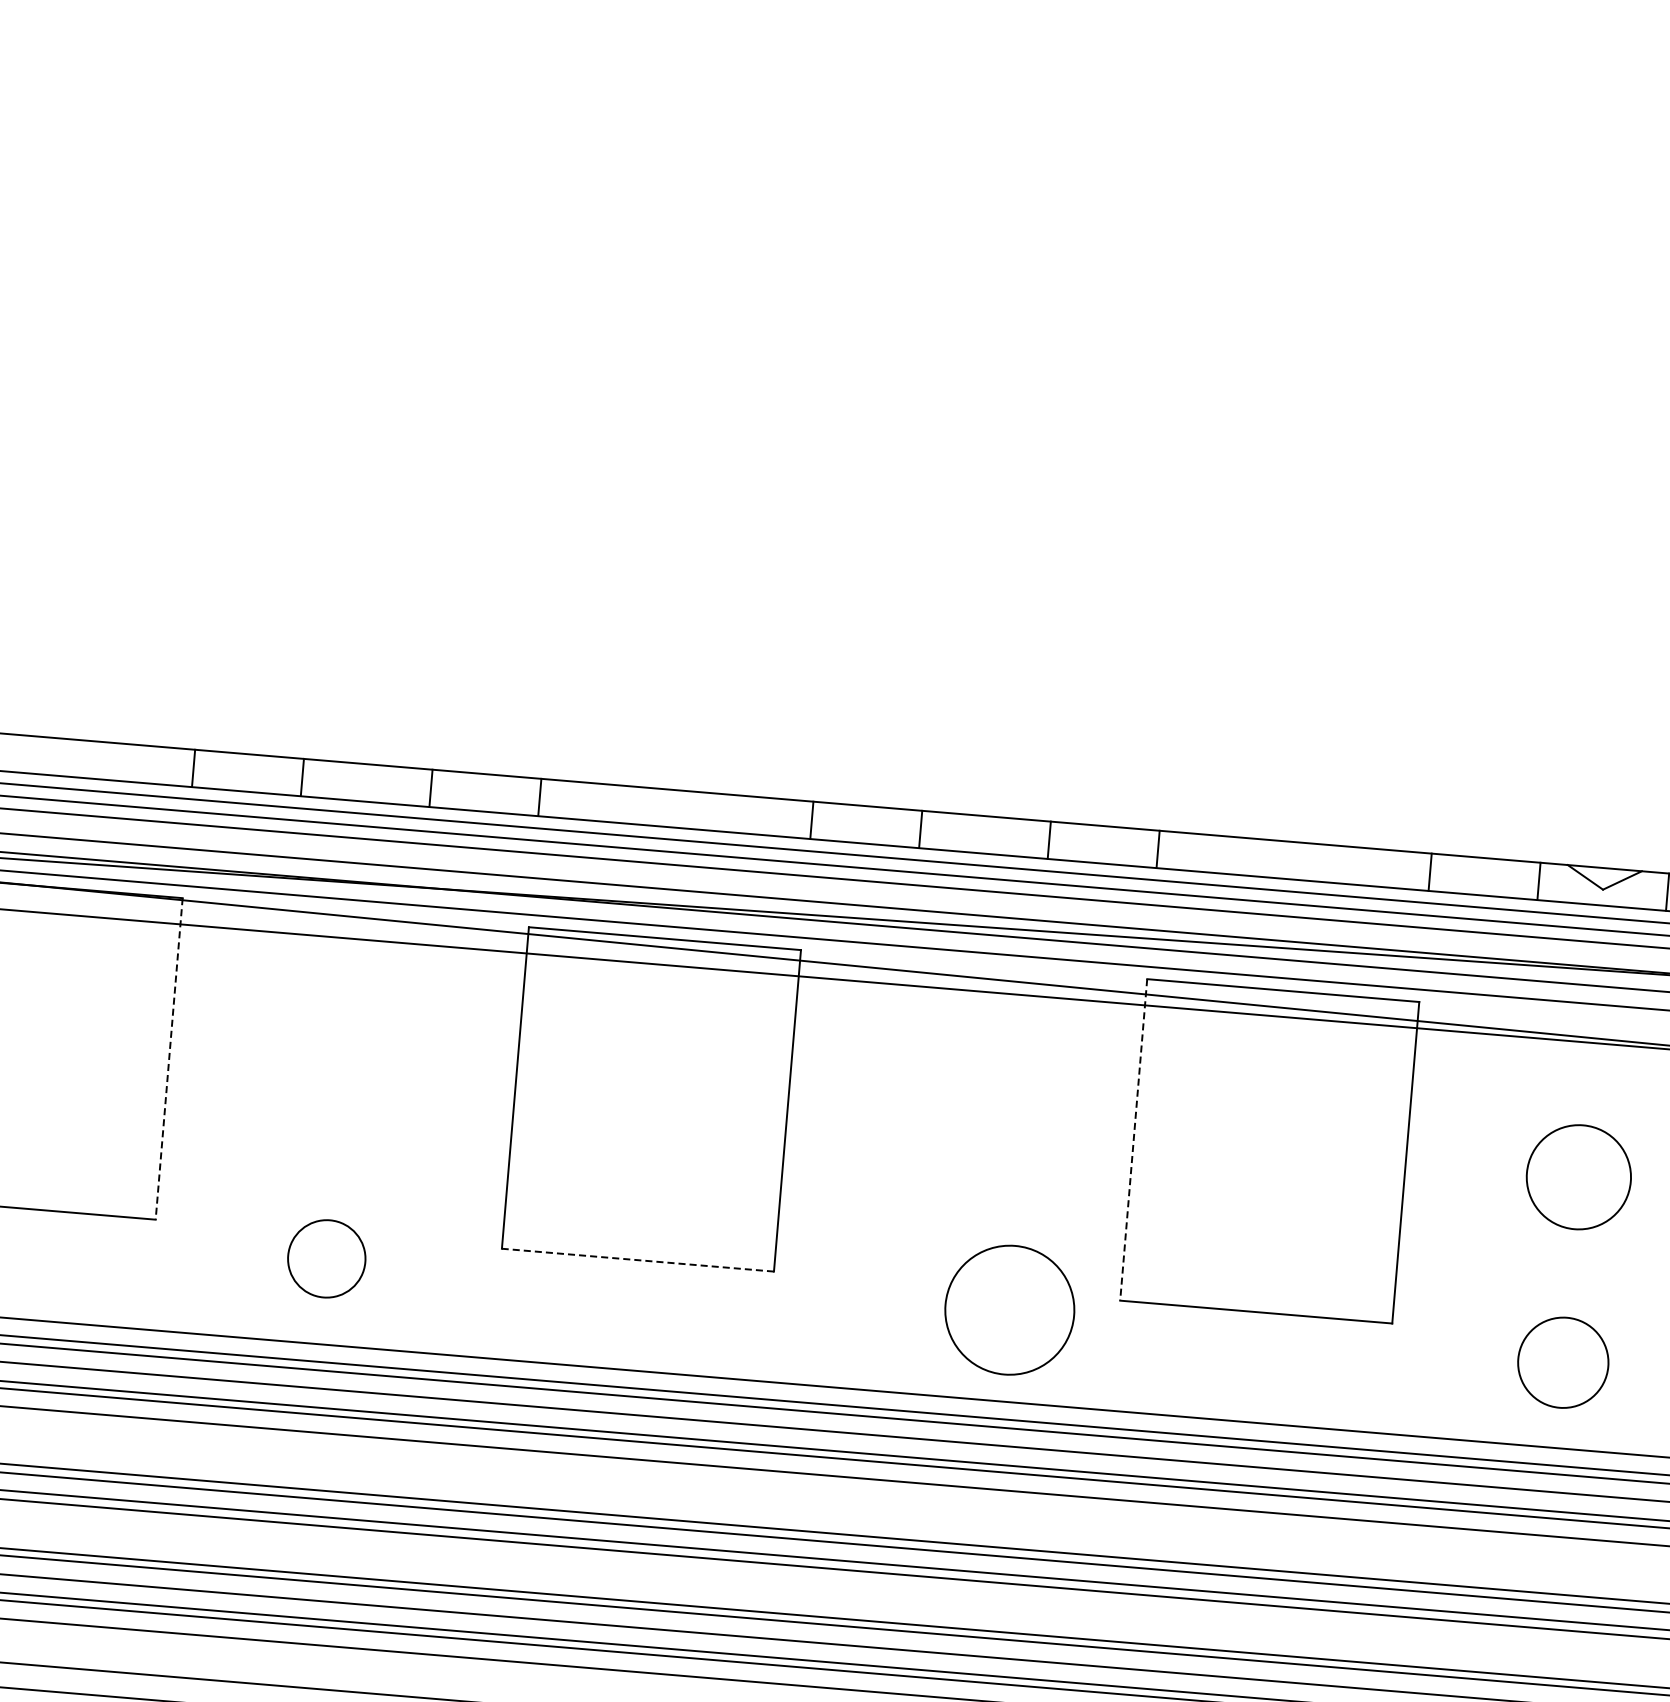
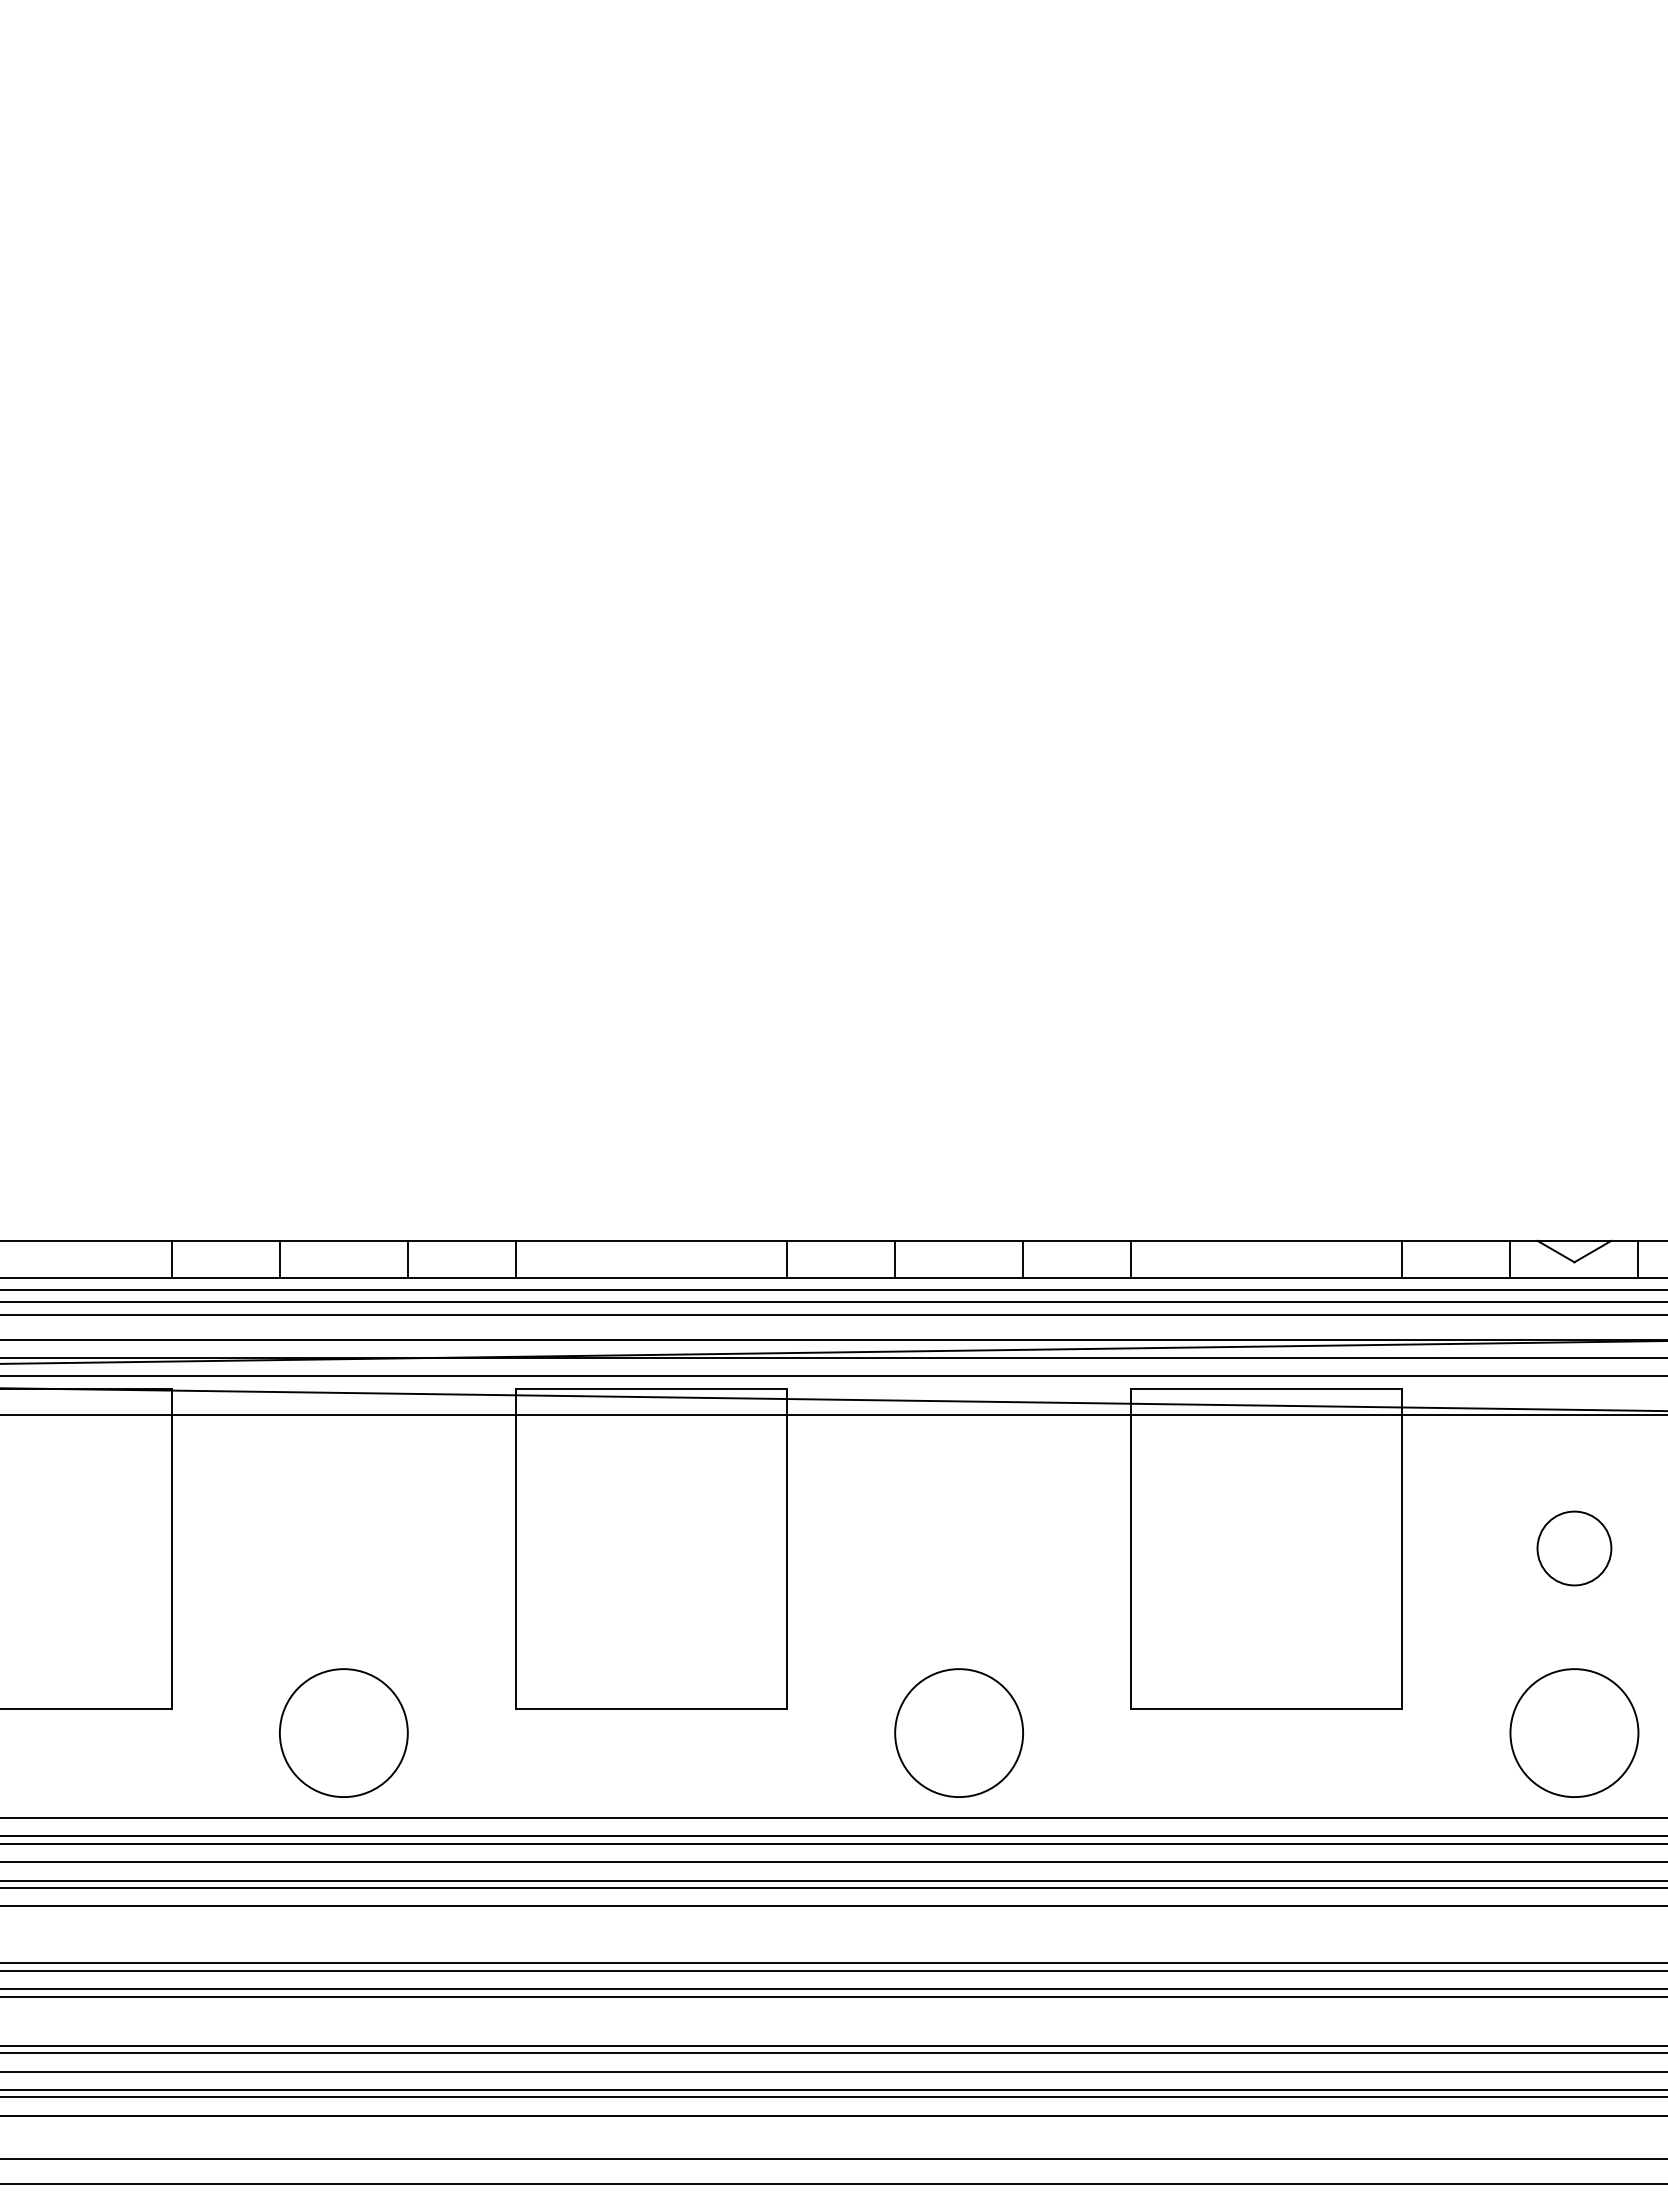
line: (169, 1058) -> (171, 1548), dashed -> solid
line: (1133, 1139) -> (1131, 1548), dashed -> solid
circle: (1578, 1177) -> (1574, 1548), size x0.71
circle: (326, 1258) -> (343, 1732), size x1.67
line: (637, 1260) -> (651, 1708), dashed -> solid
circle: (1009, 1309) -> (958, 1732), moved
circle: (1563, 1363) -> (1574, 1733), size x1.43

